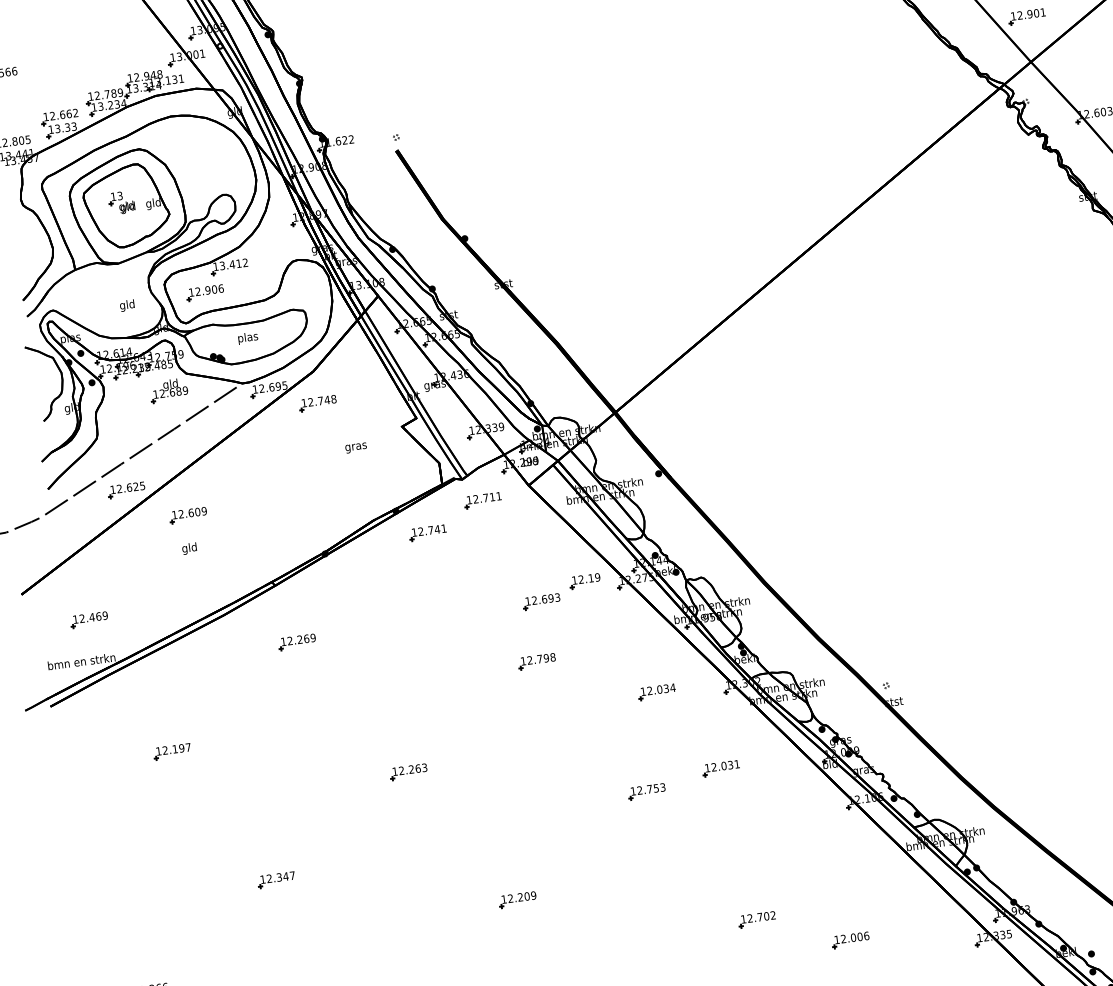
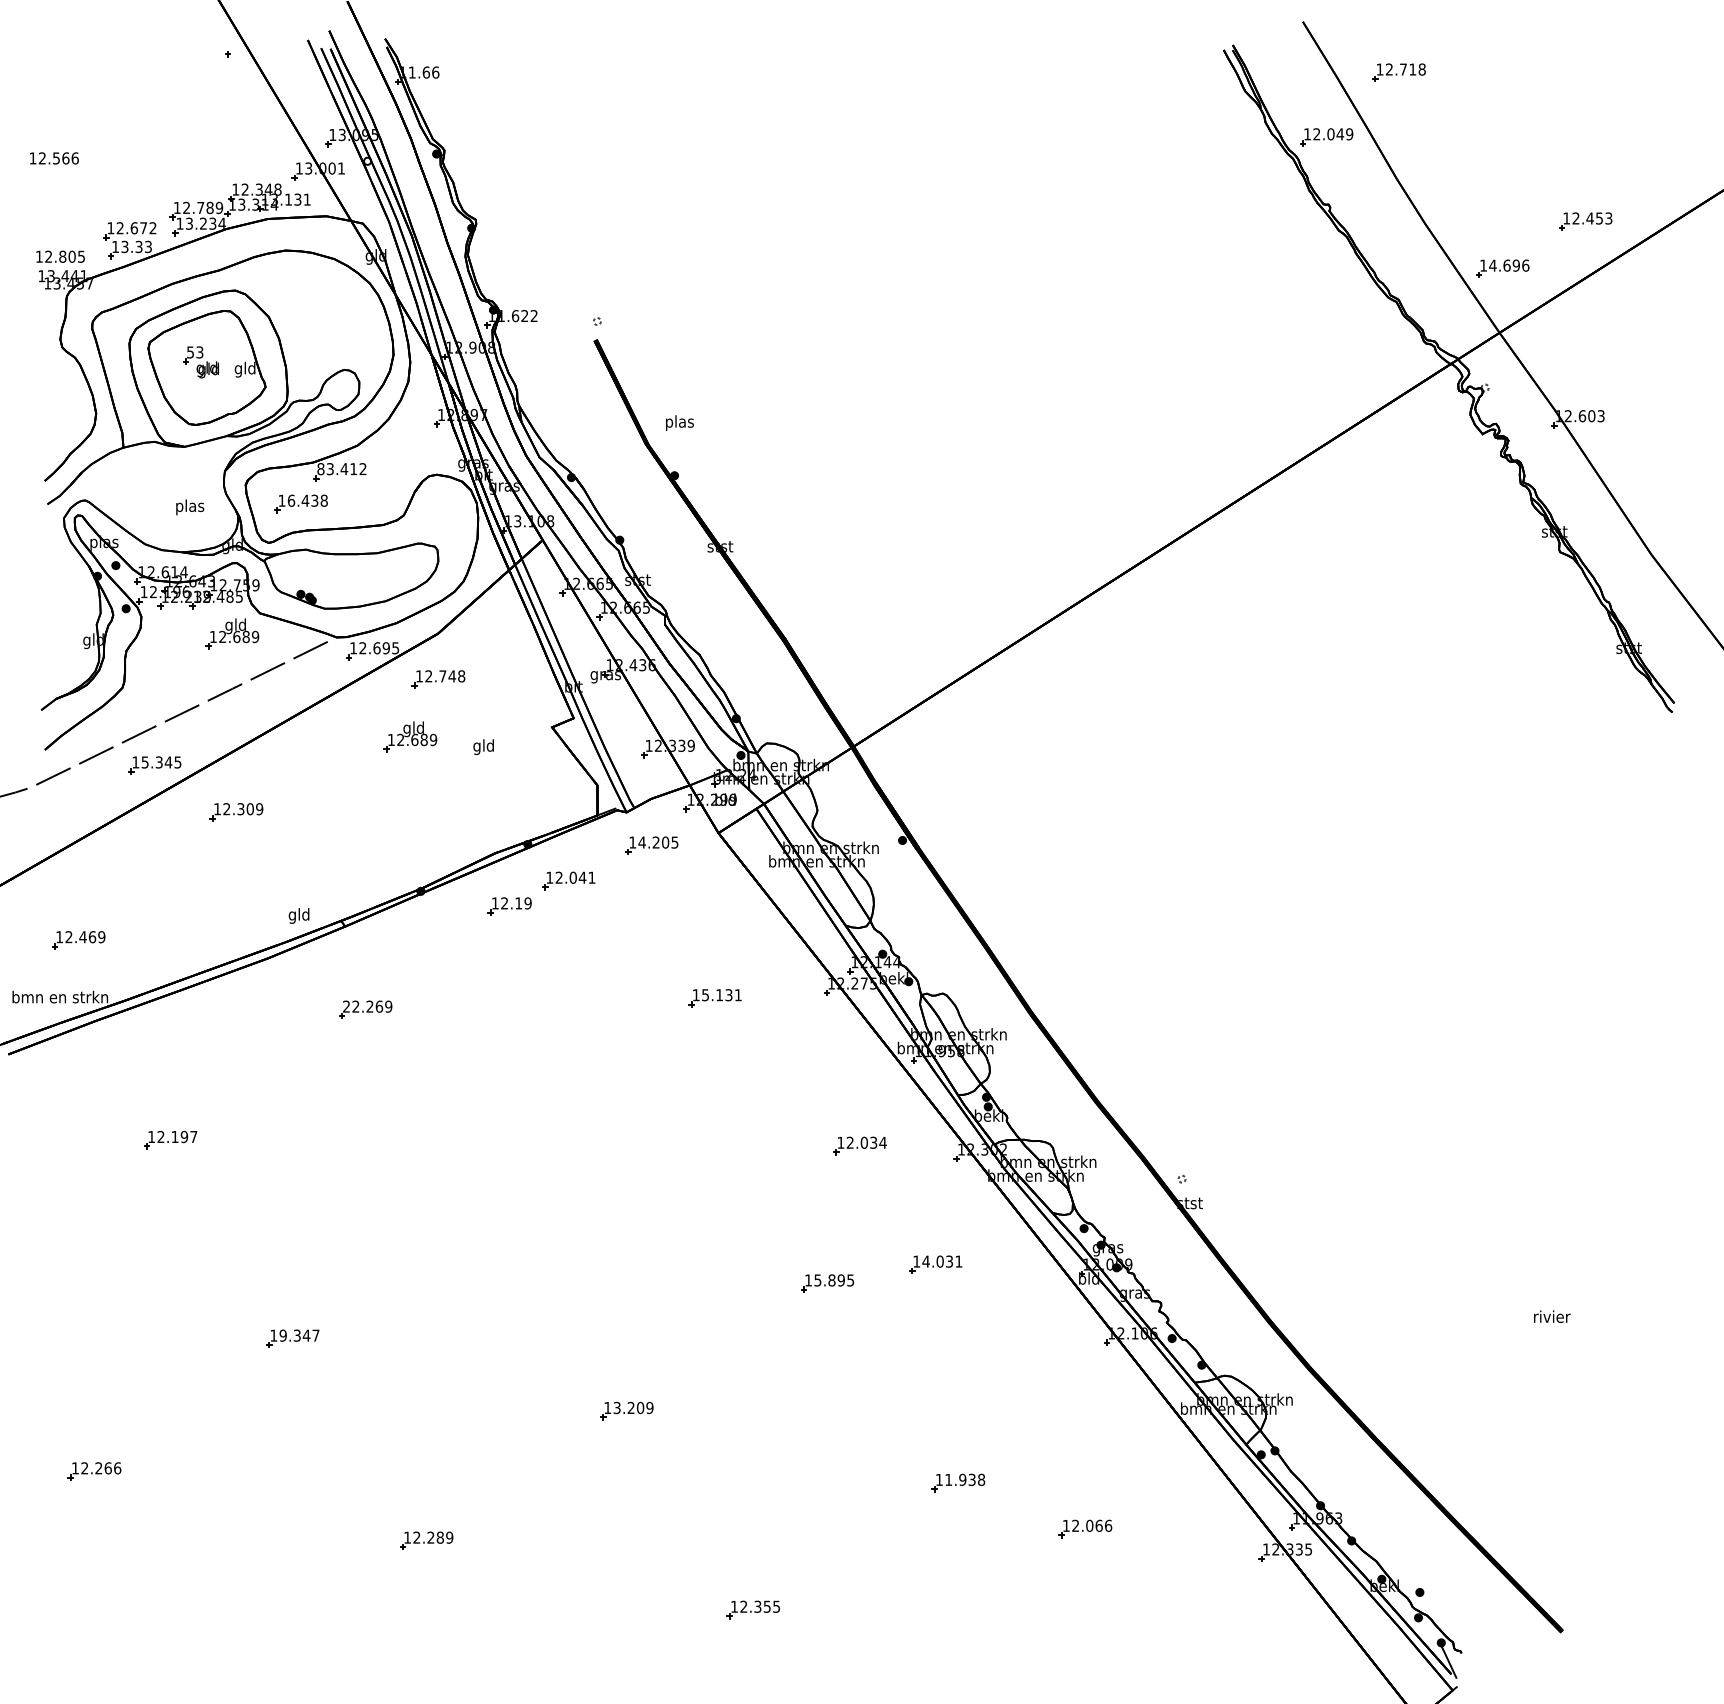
text: (1031, 13) -> (1509, 265), 12.901 -> 14.696
text: (146, 76) -> (258, 189), 12.948 -> 12.348
text: (69, 114) -> (143, 228), 12.662 -> 12.672
text: (113, 196) -> (190, 352), 13 -> 53
text: (215, 267) -> (320, 469), 13.412 -> 83.412
text: (209, 290) -> (307, 500), 12.906 -> 16.438
text: (127, 305) -> (190, 507), gld -> plas
text: (247, 337) -> (679, 422), moved
part: (61, 382) -> (83, 602), removed
part: (303, 446) -> (410, 736), added
text: (355, 446) -> (483, 746), gras -> gld
text: (127, 487) -> (156, 762), 12.625 -> 15.345
text: (487, 497) -> (658, 842), 12.711 -> 14.205
text: (190, 513) -> (240, 809), 12.609 -> 12.309
text: (430, 530) -> (572, 877), 12.741 -> 12.041
text: (189, 548) -> (298, 915), moved
part: (584, 581) -> (509, 906), moved
text: (545, 599) -> (721, 995), 12.693 -> 15.131
text: (283, 641) -> (346, 1006), 12.269 -> 22.269
part: (536, 661) -> (697, 1081), removed
text: (713, 767) -> (925, 1261), 12.031 -> 14.031
part: (408, 771) -> (497, 1211), removed
text: (651, 789) -> (834, 1280), 12.753 -> 15.895
text: (269, 878) -> (282, 1335), 12.347 -> 19.347
text: (510, 899) -> (616, 1408), 12.209 -> 13.209
text: (761, 916) -> (965, 1479), 12.702 -> 11.938
text: (859, 936) -> (1098, 1525), 12.006 -> 12.066

